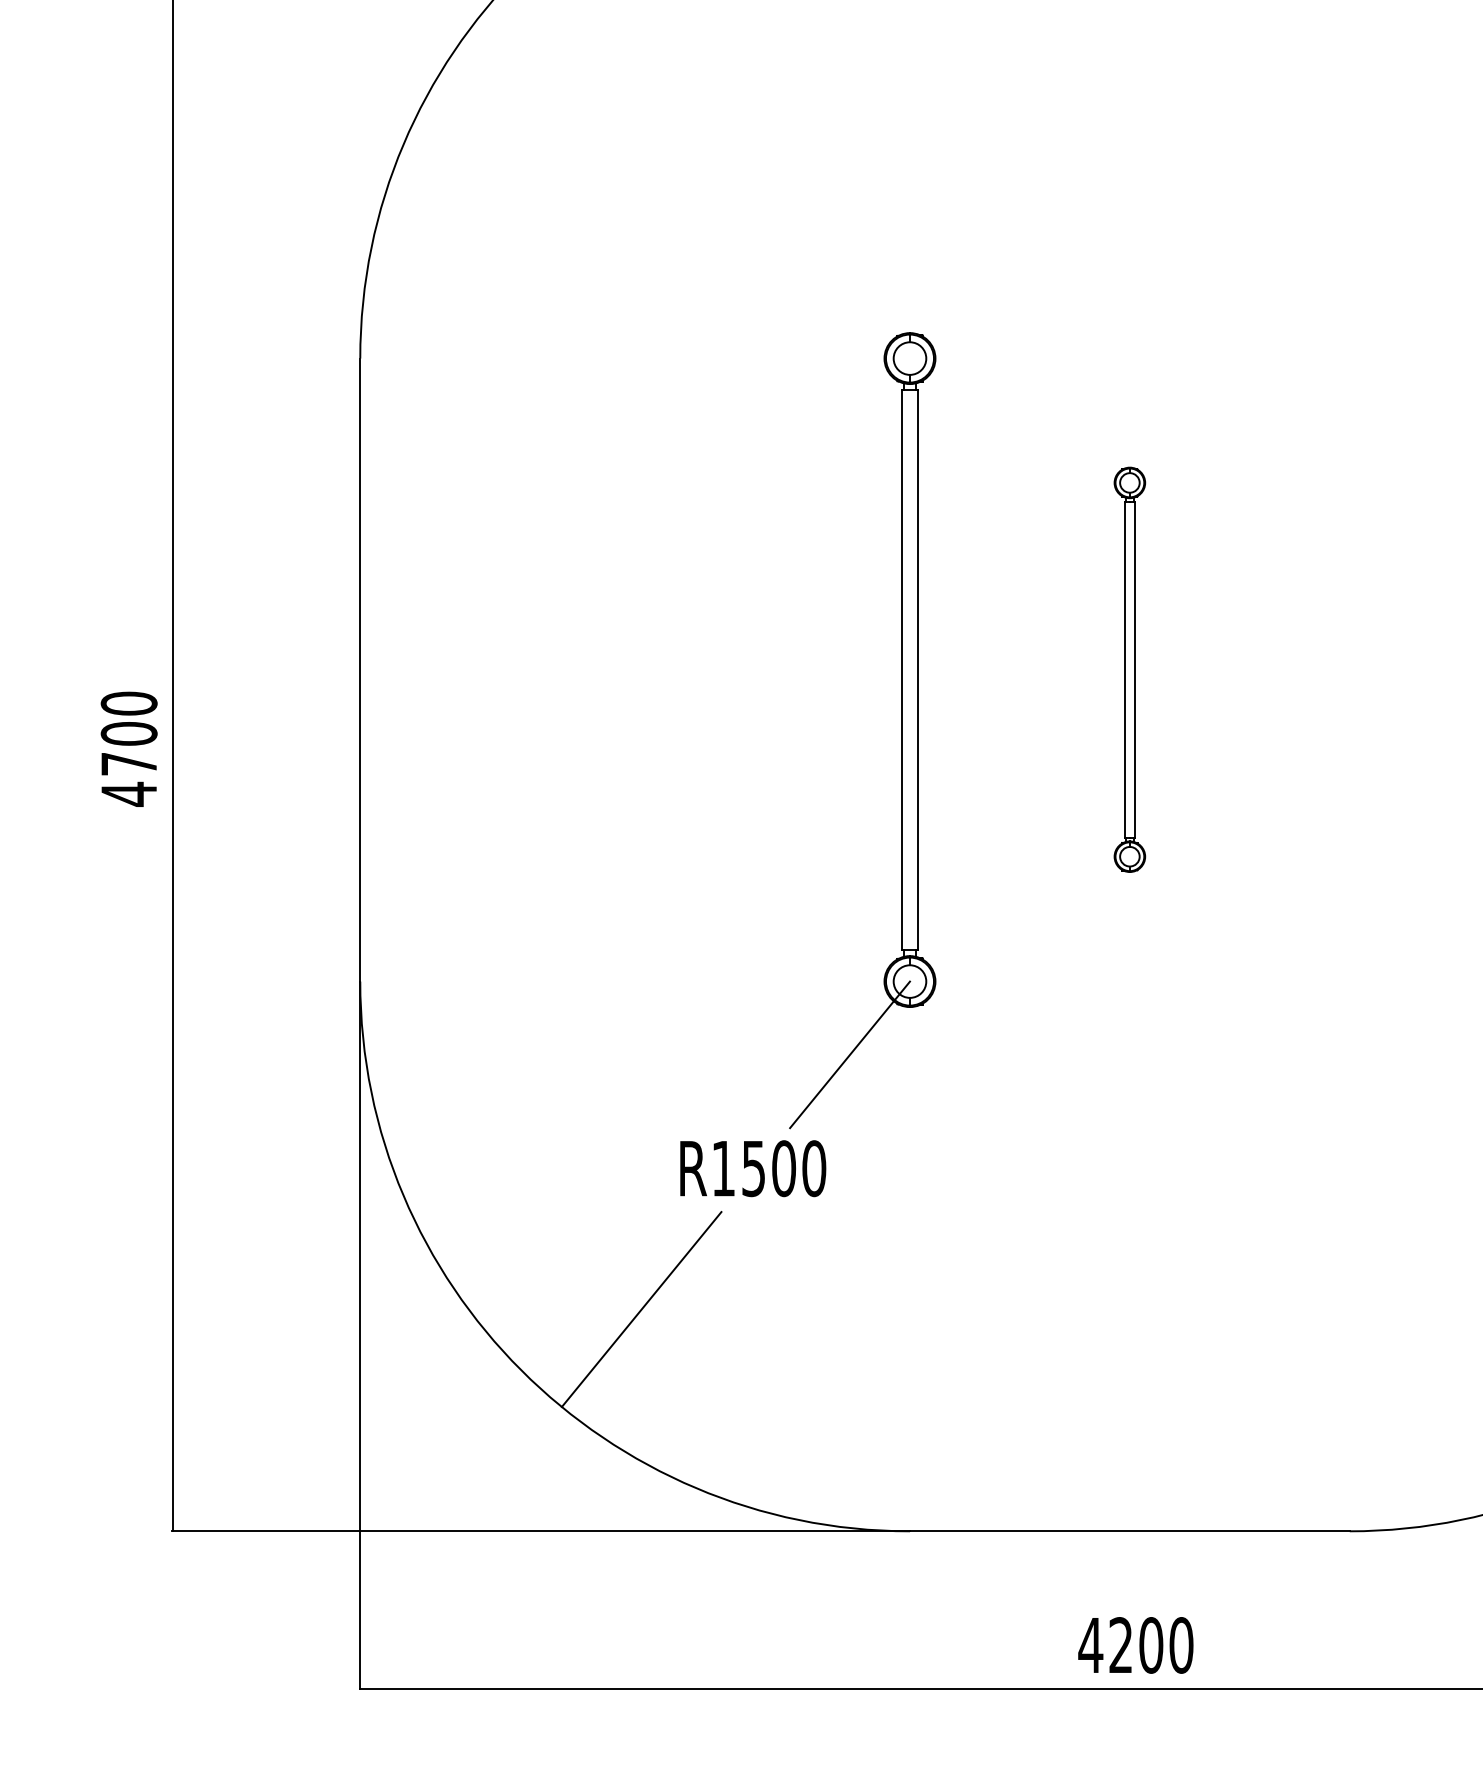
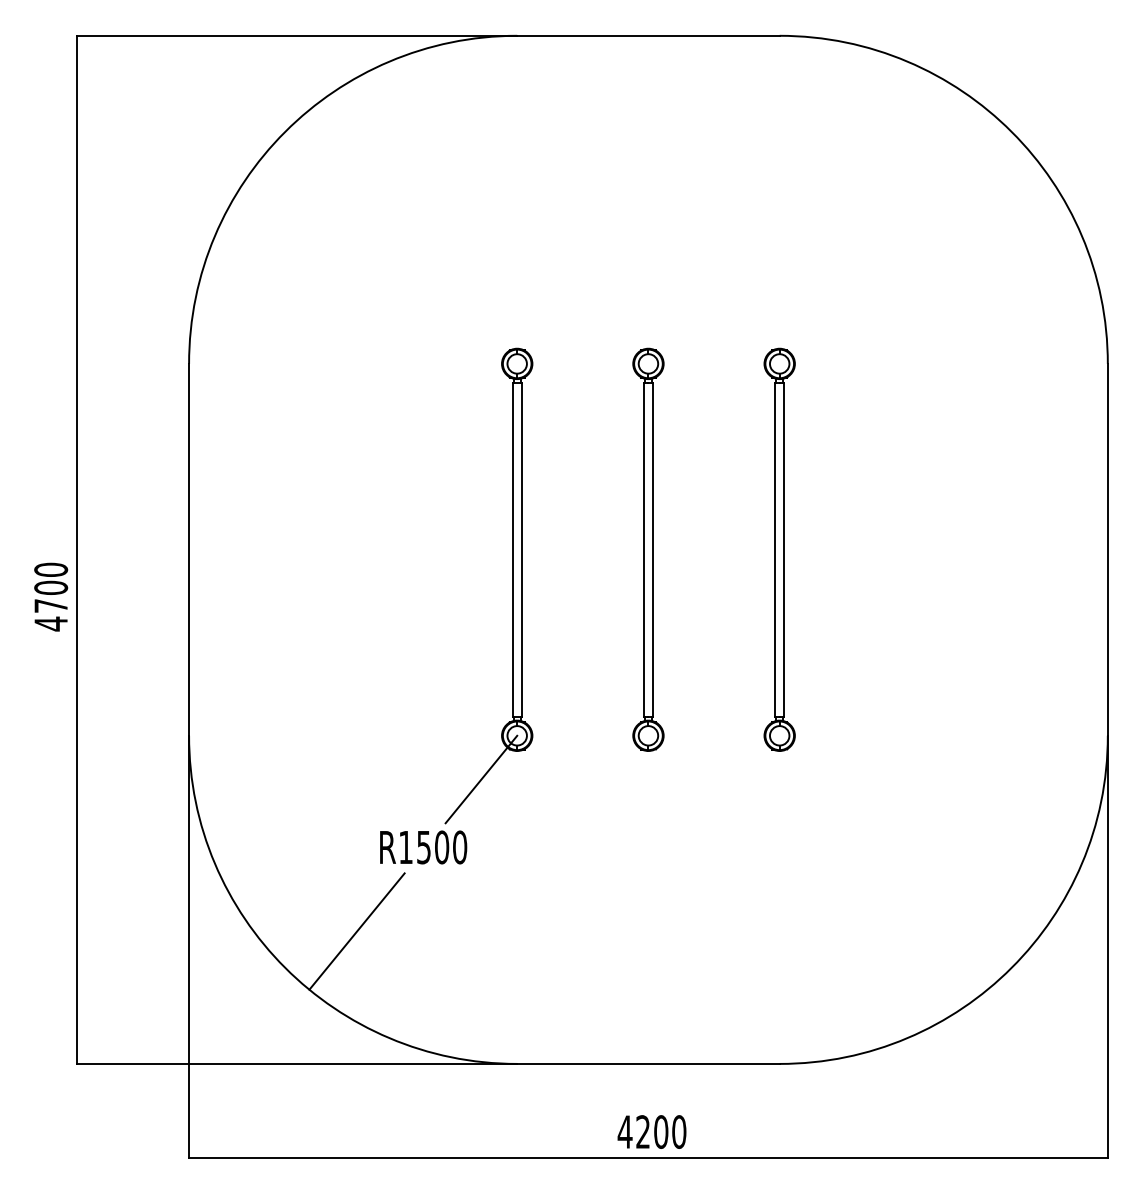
part: (1129, 669) -> (648, 549), size x1.67
part: (1349, 669) -> (779, 549), added

